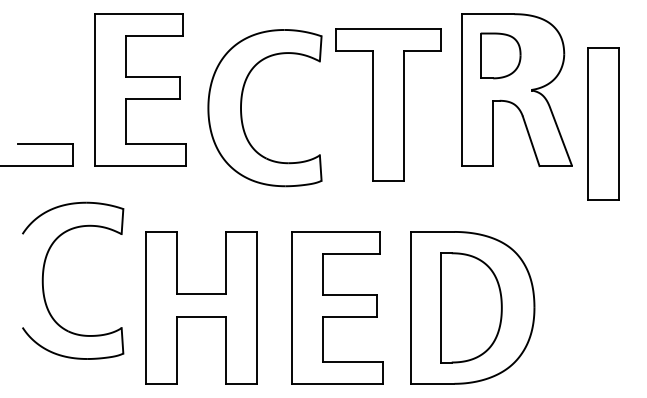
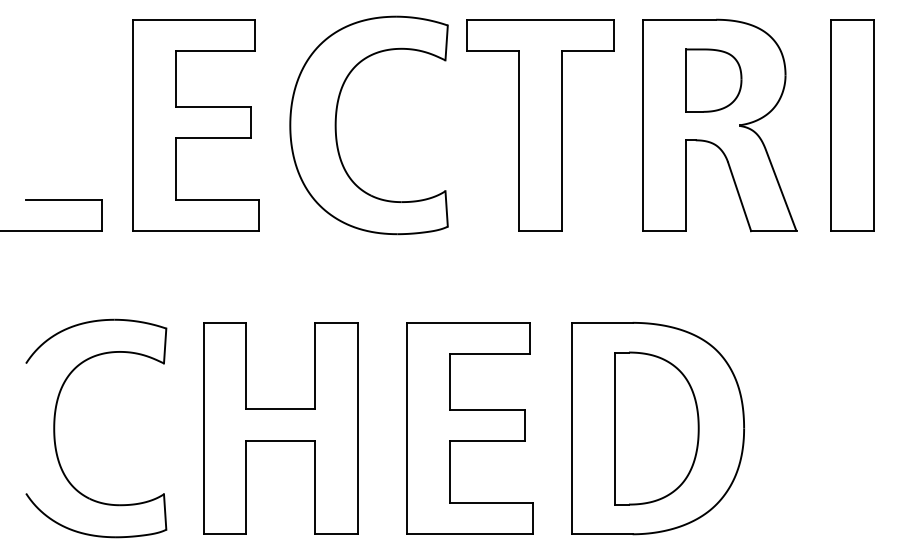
part: (500, 55) -> (713, 80), moved
part: (388, 104) -> (540, 124), moved
part: (242, 113) -> (337, 132), moved
part: (603, 123) -> (852, 124), moved
part: (43, 280) -> (55, 428), moved

